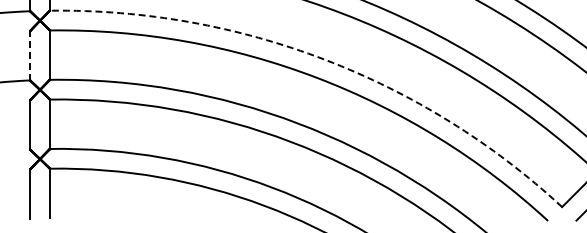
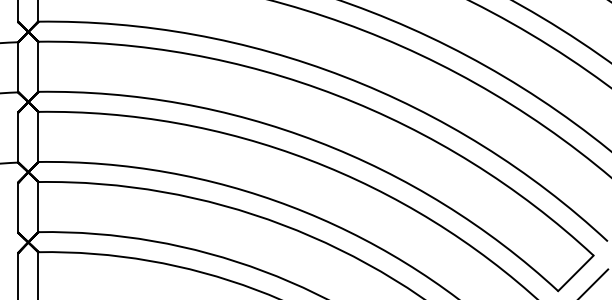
line: (30, 55) -> (18, 137), dashed -> solid
arc: (324, 59) -> (317, 141), dashed -> solid

